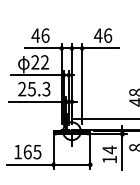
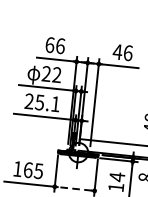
text: (35, 35) -> (49, 44), 46 -> 66
text: (46, 88) -> (55, 103), 25.3 -> 25.1
line: (71, 164) -> (74, 188), solid -> dashed

